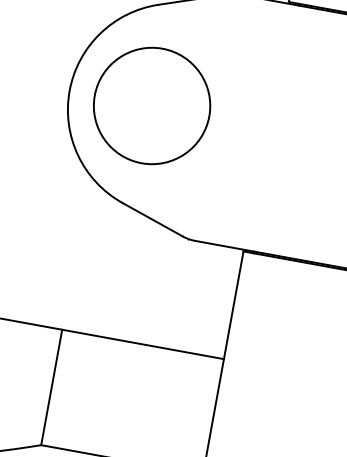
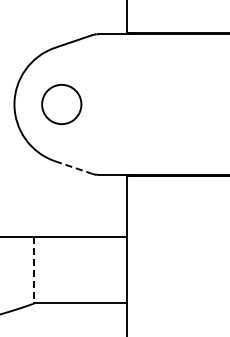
circle: (151, 105) -> (61, 104), size x0.6
line: (152, 219) -> (73, 167), solid -> dashed
line: (51, 387) -> (34, 270), solid -> dashed

